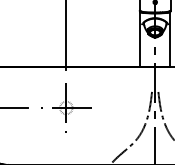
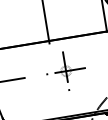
part: (66, 107) -> (66, 70), moved

